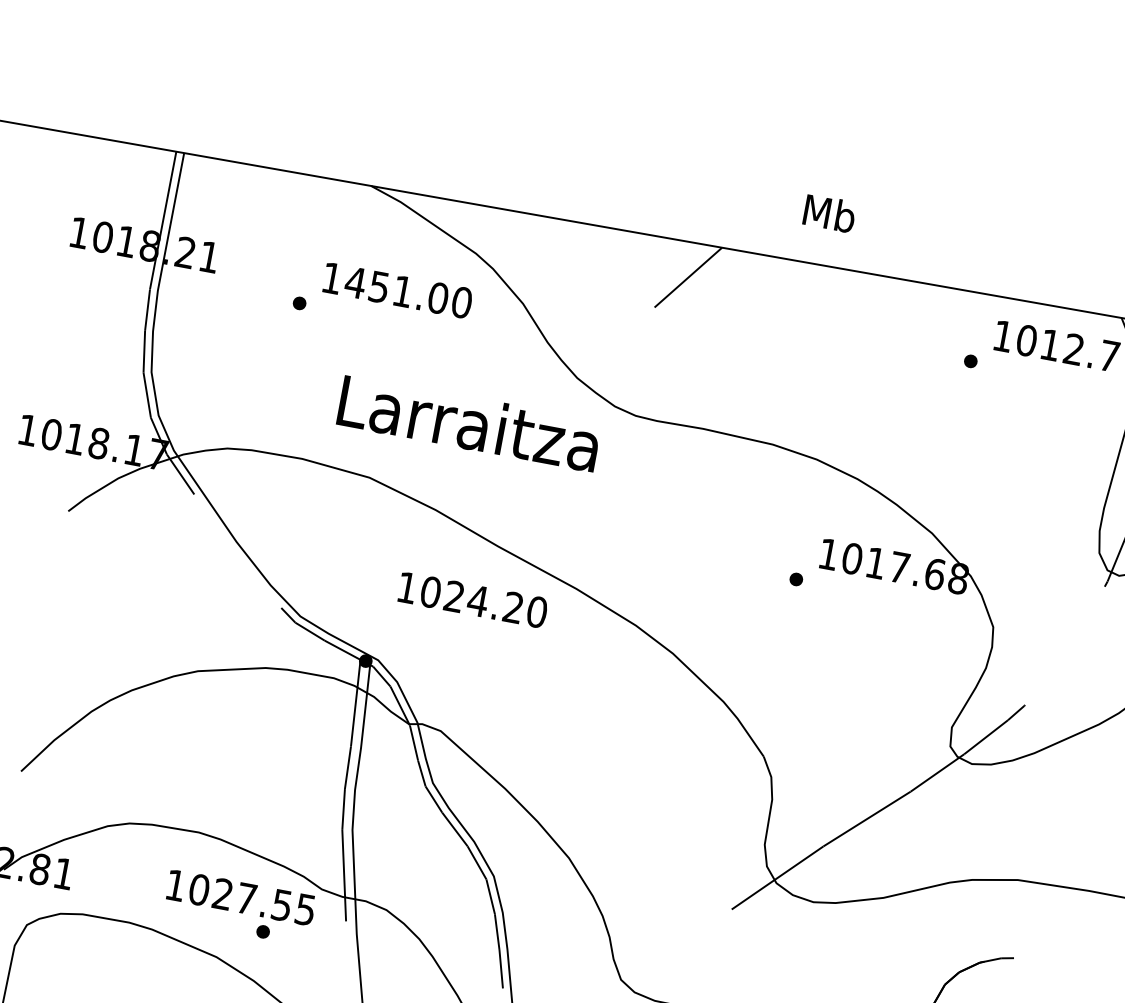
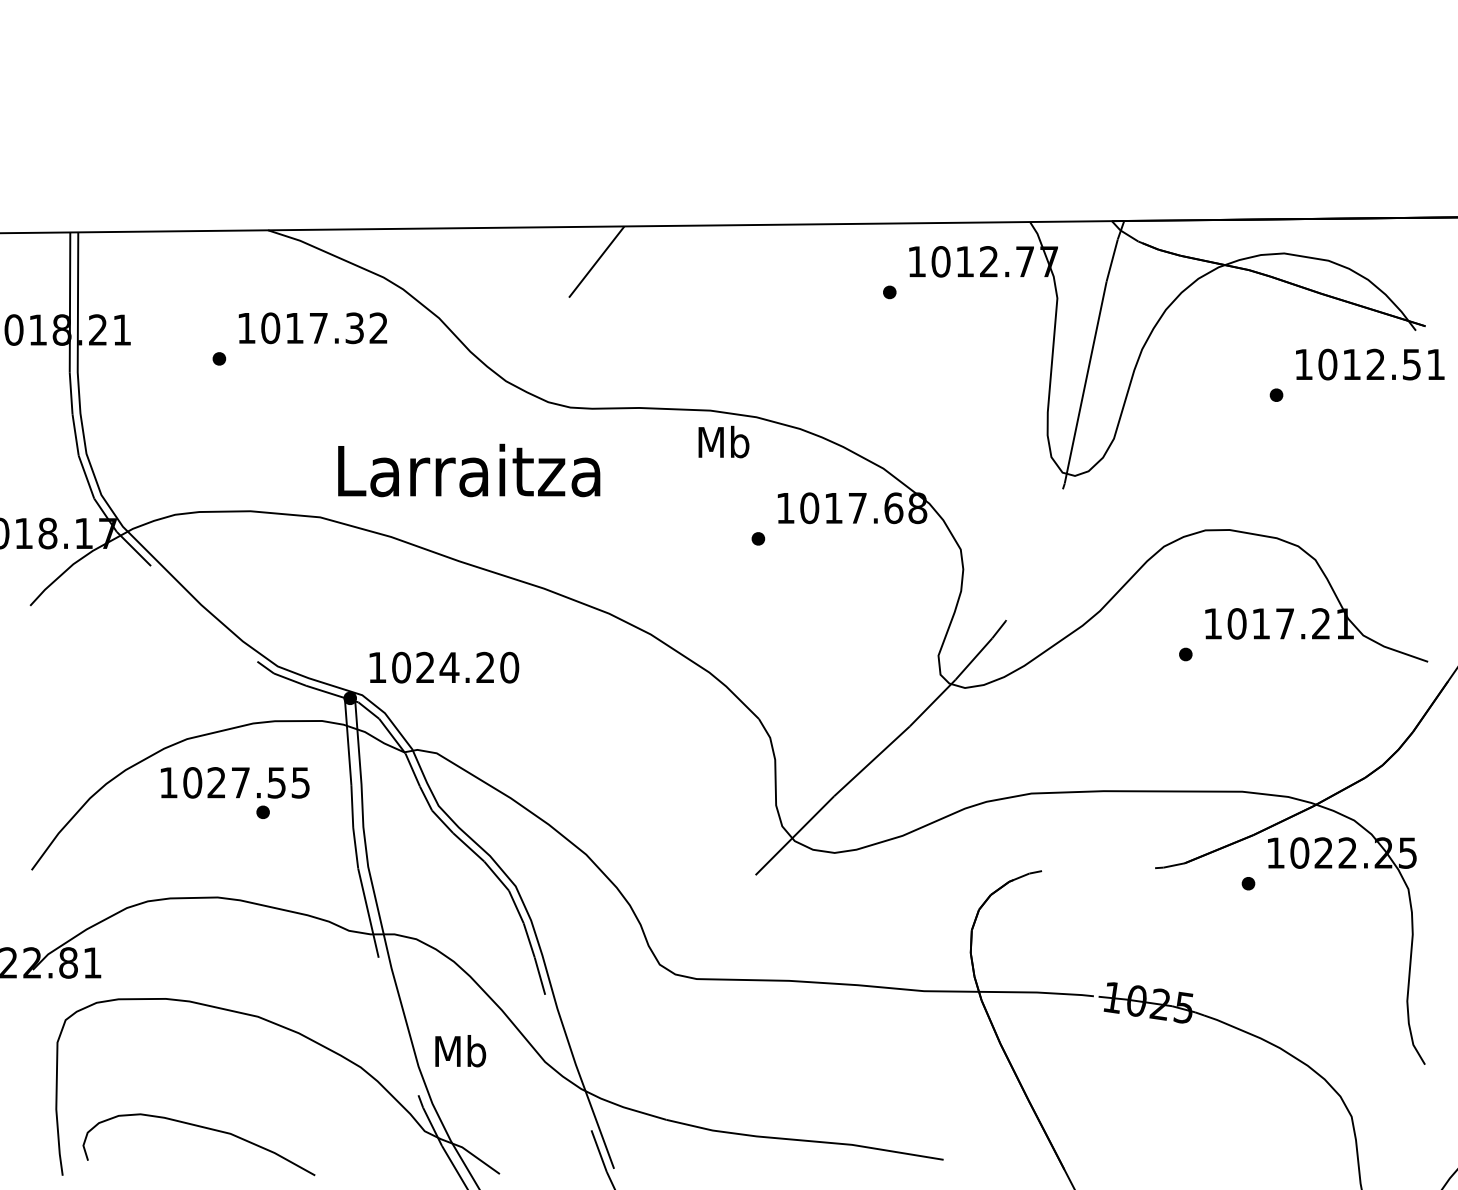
text: (829, 212) -> (723, 441), moved
text: (408, 292) -> (324, 328), 1451.00 -> 1017.32
text: (469, 423) -> (469, 470), moved
text: (473, 599) -> (444, 667), moved
text: (239, 907) -> (235, 792), moved

